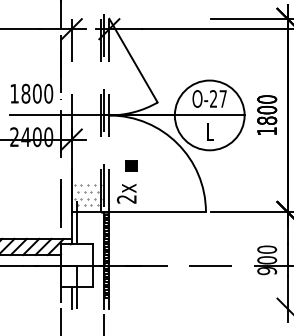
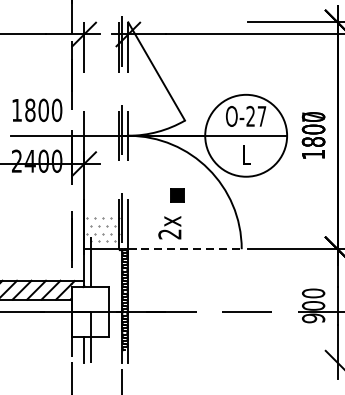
text: (267, 99) -> (313, 117), 1800 -> 1807
part: (131, 165) -> (177, 194), moved
text: (126, 193) -> (169, 227), moved
line: (158, 212) -> (186, 249), solid -> dashed

